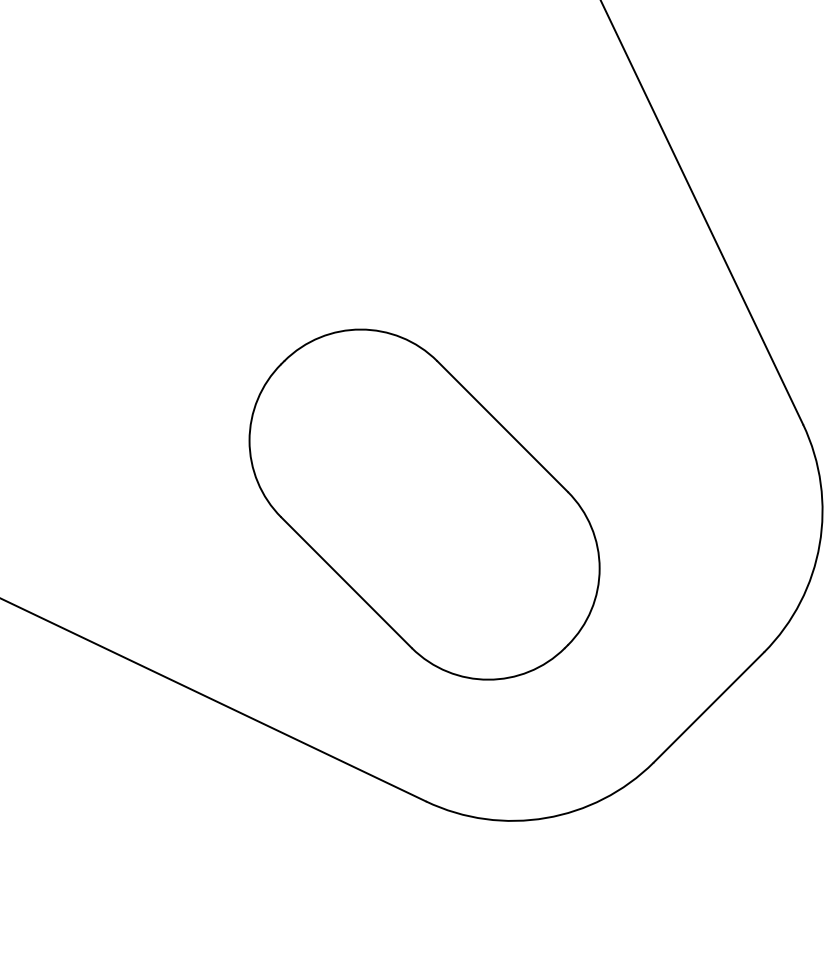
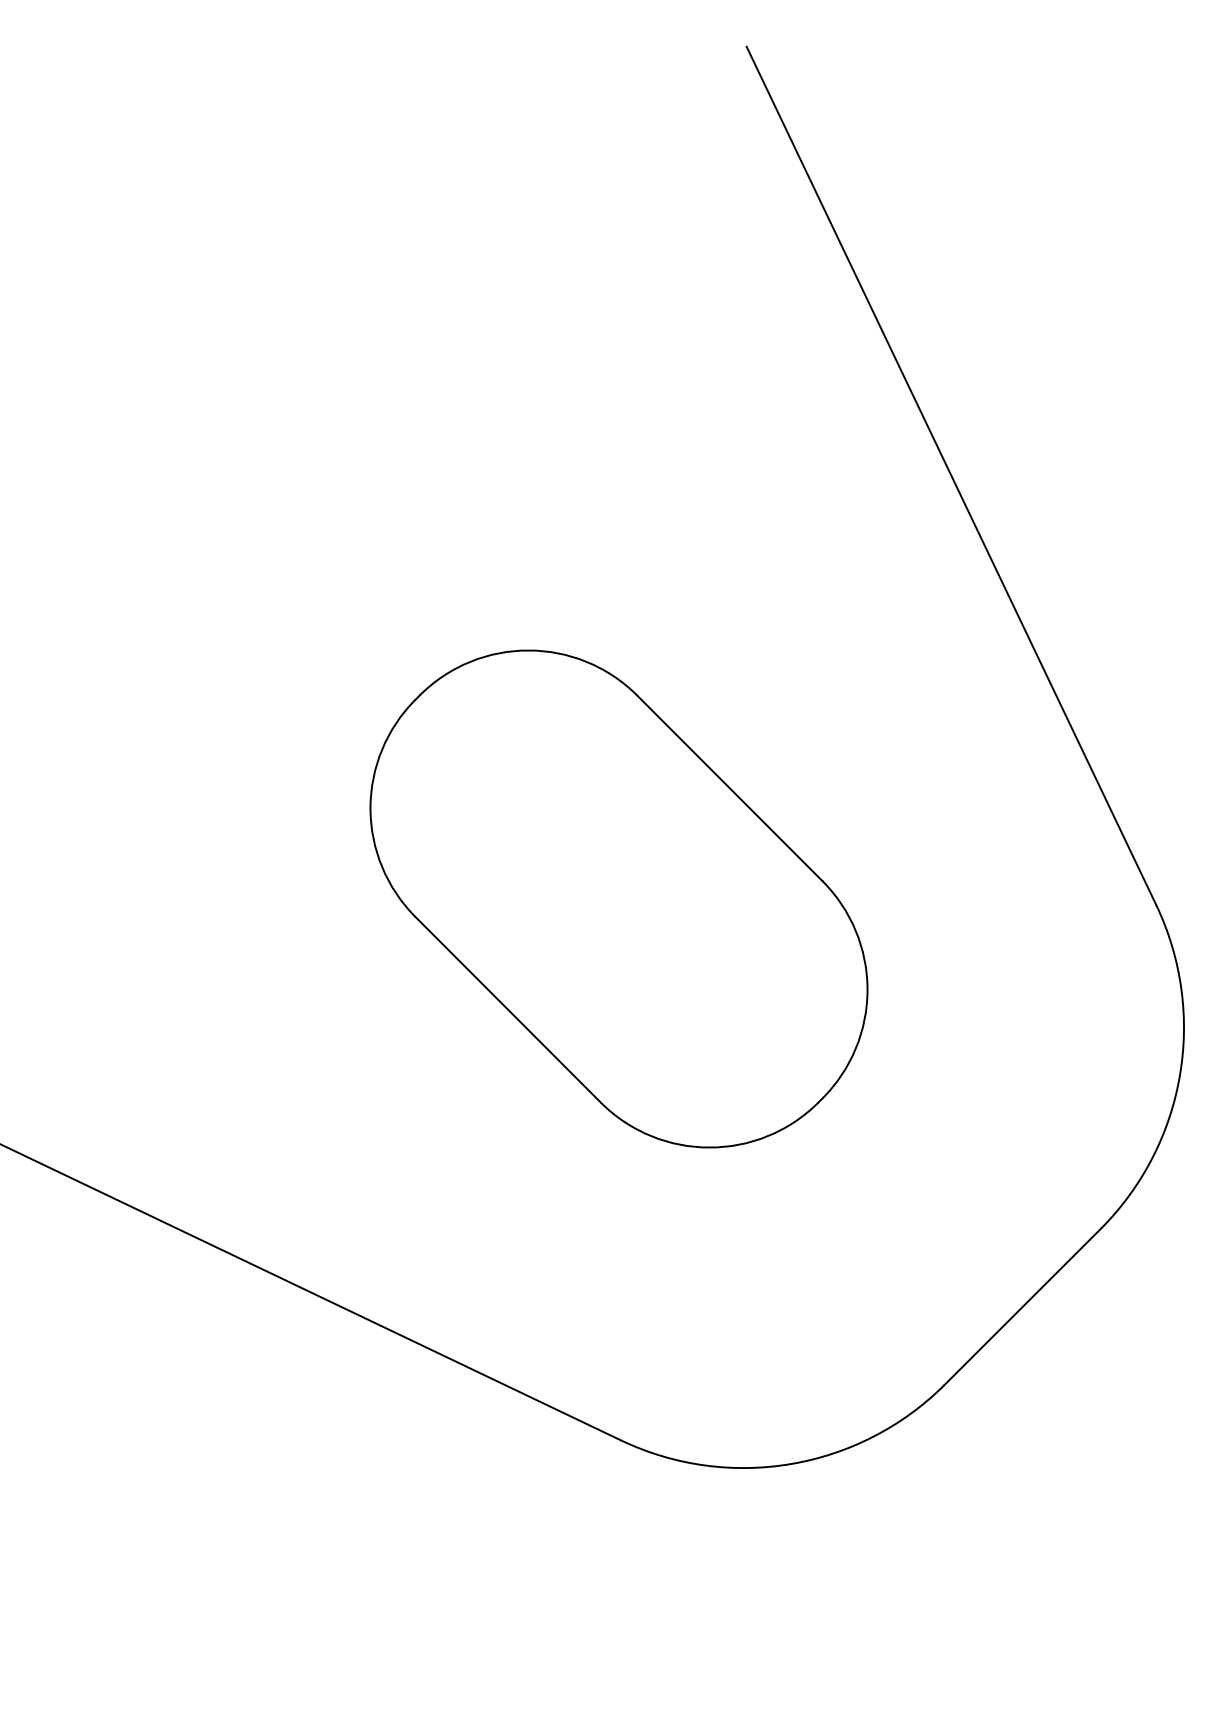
part: (424, 504) -> (618, 898), moved

